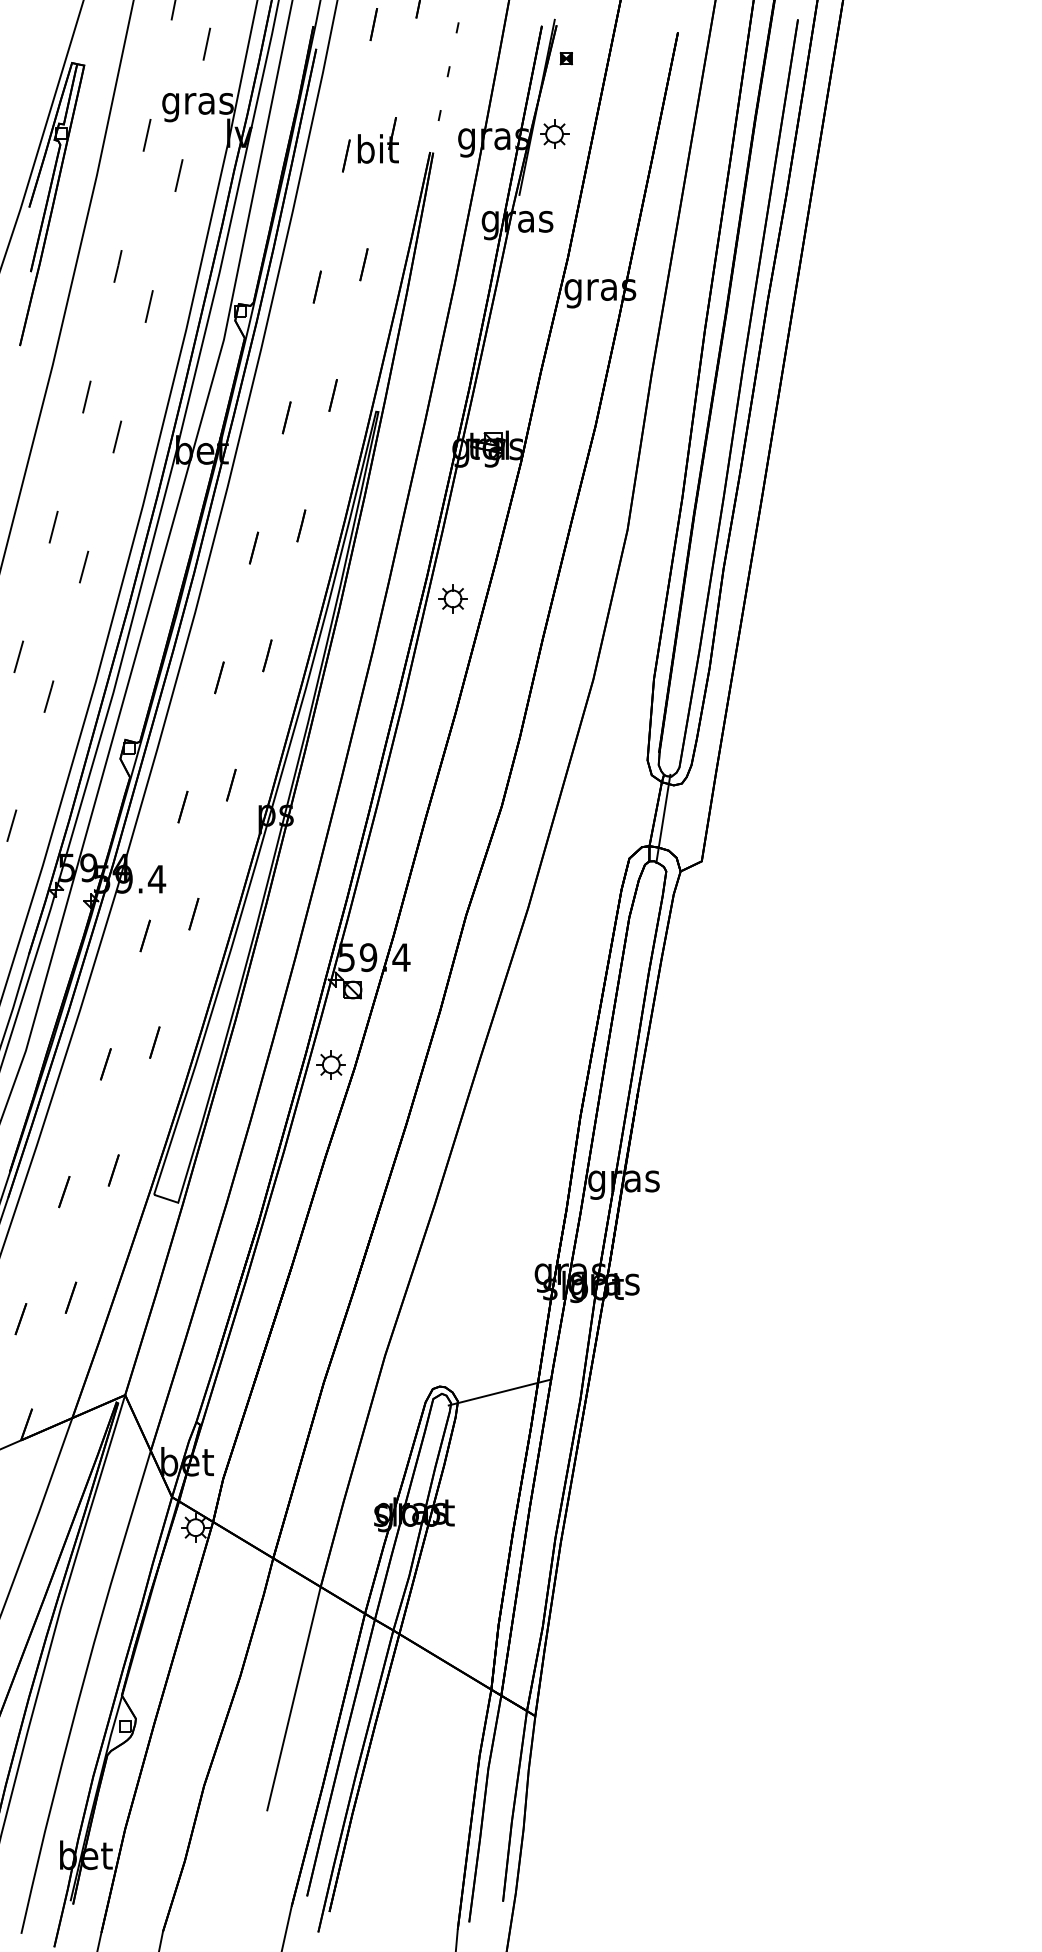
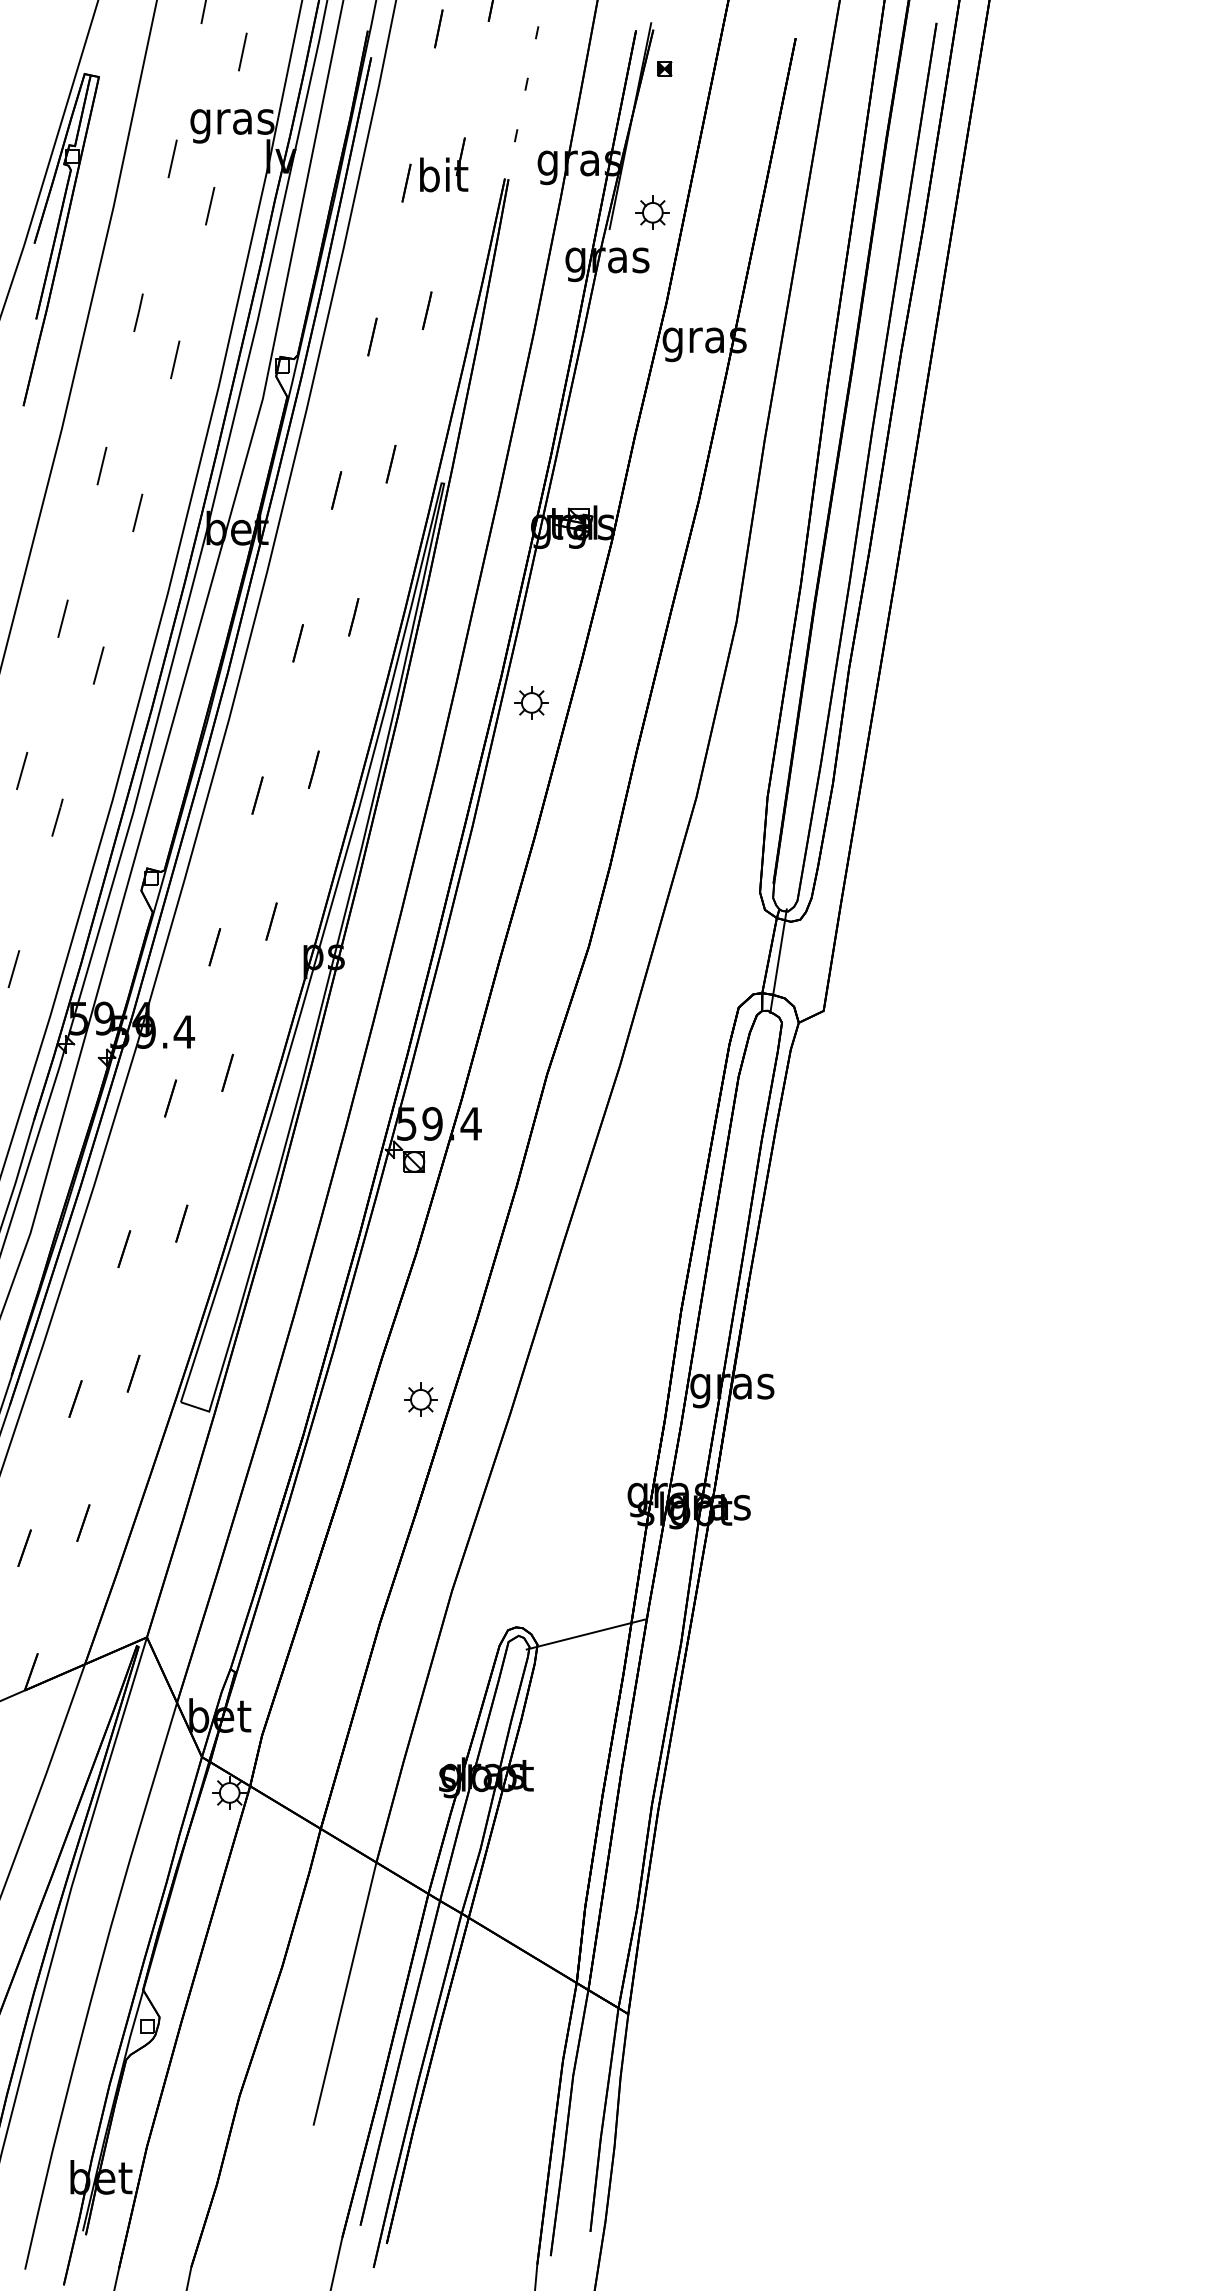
part: (554, 134) -> (652, 212), moved
part: (330, 1064) -> (420, 1399), moved

